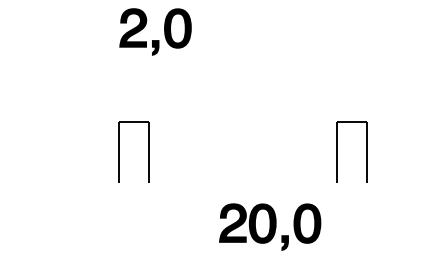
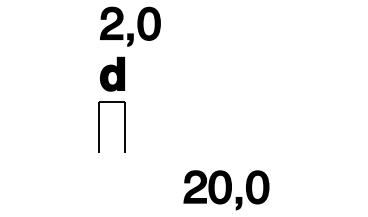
part: (133, 88) -> (111, 74), added
part: (337, 151) -> (282, 126), removed

